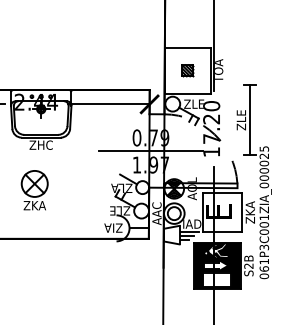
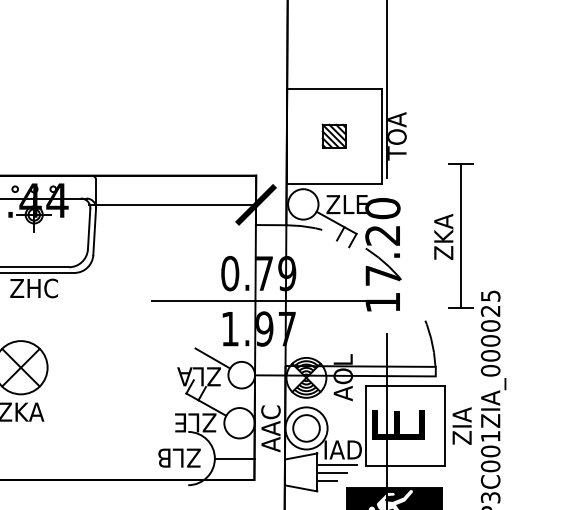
text: (240, 119) -> (441, 235), ZLE -> ZKA
text: (249, 212) -> (460, 426), ZKA -> ZIA
text: (107, 227) -> (169, 456), ZIA -> ZLB

